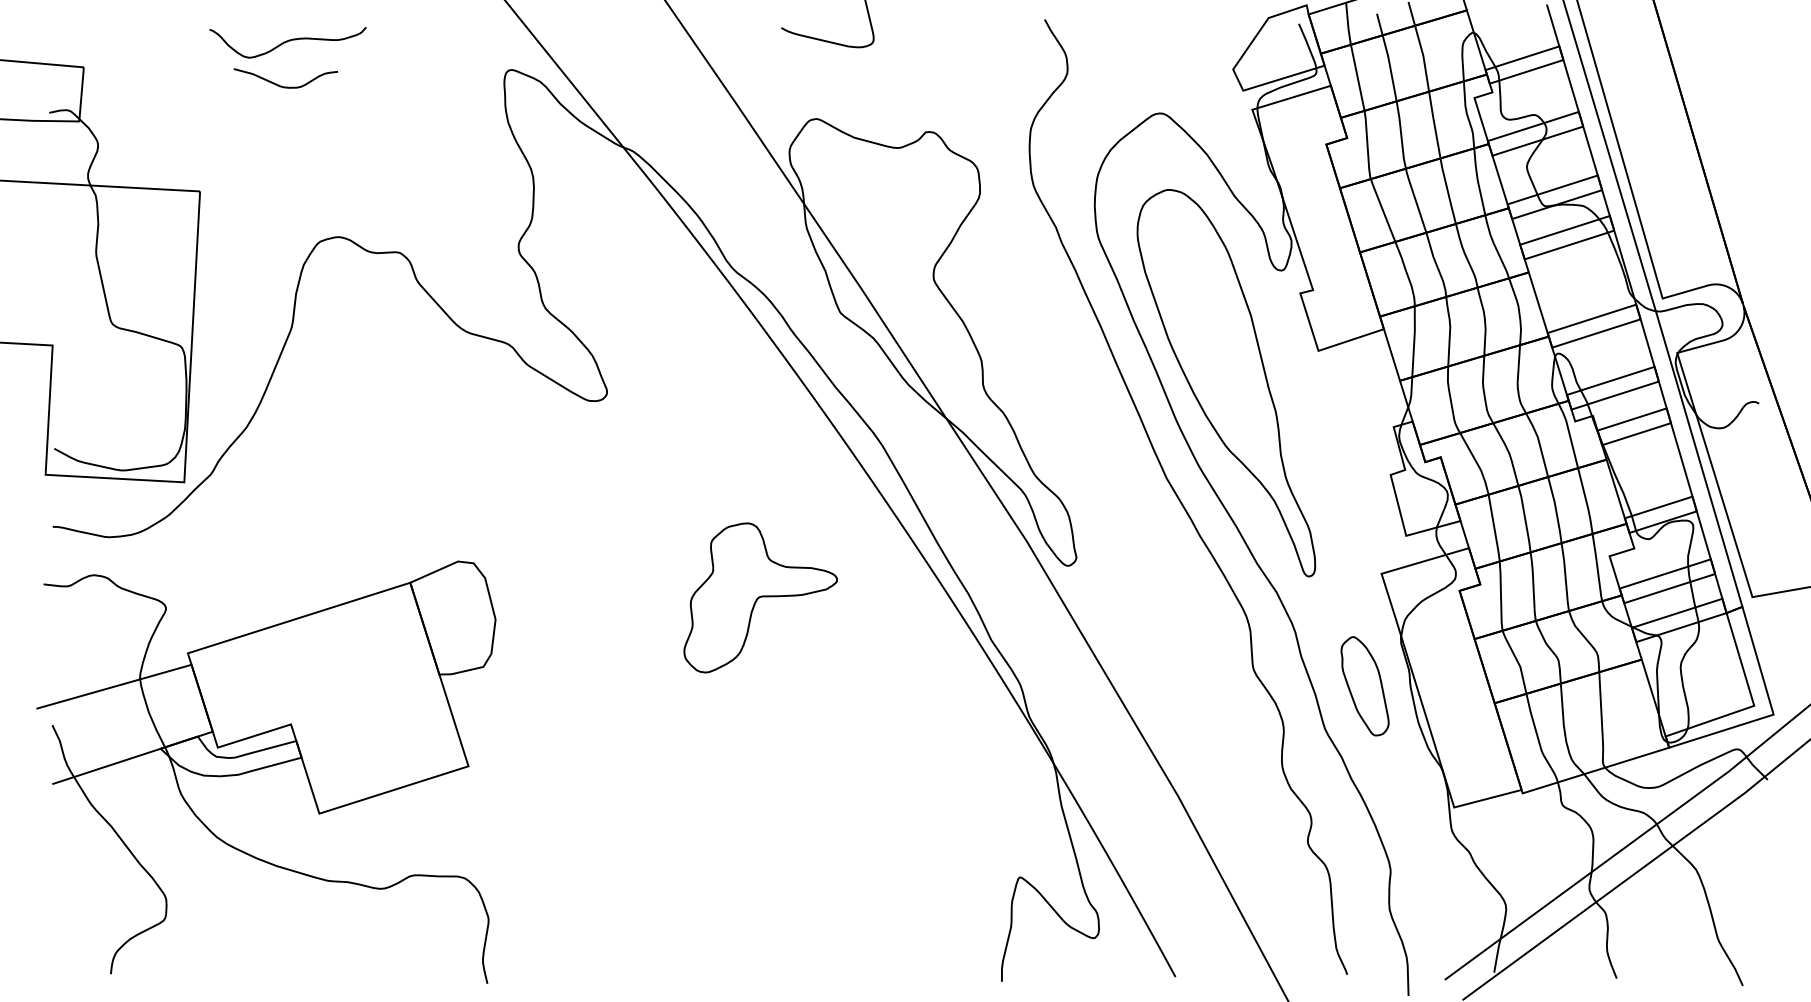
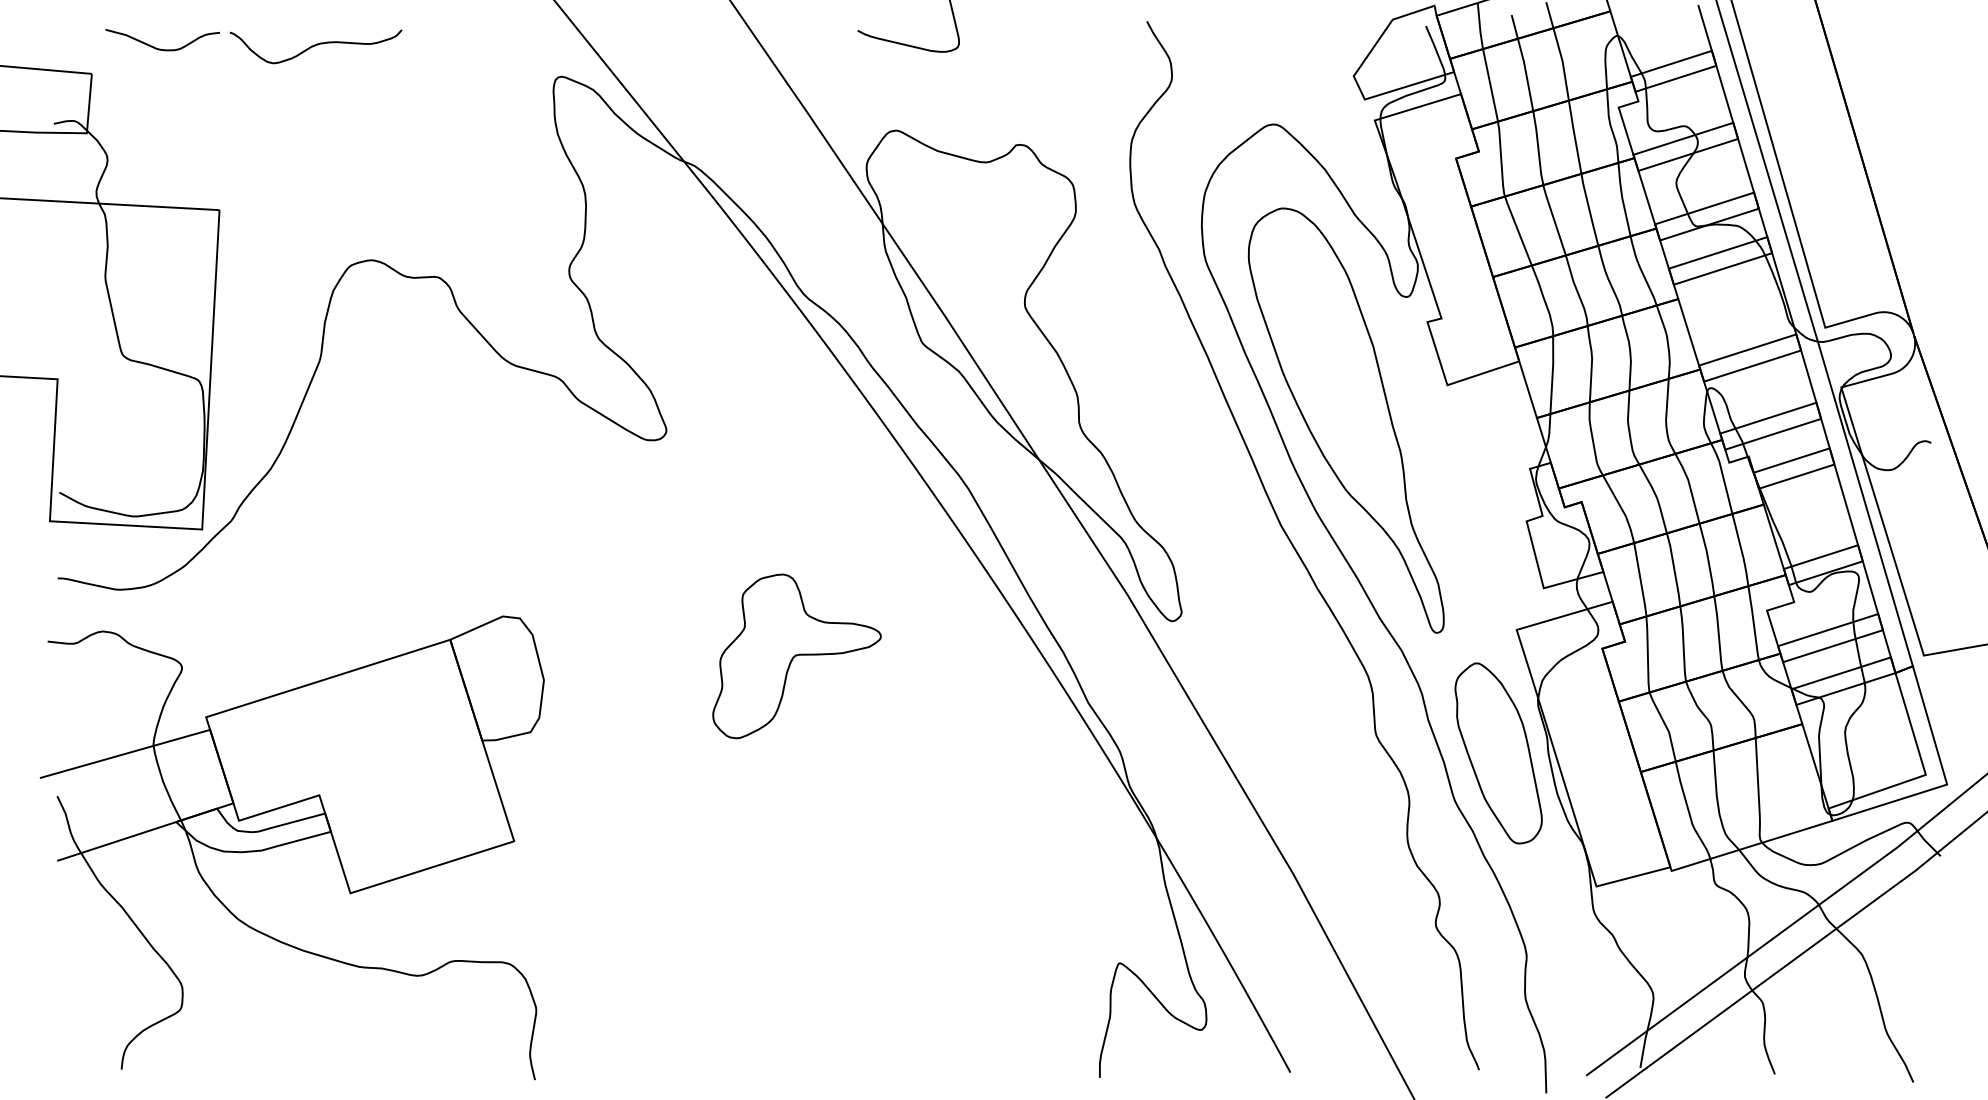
curve: (283, 86) -> (160, 48), moved
part: (760, 598) -> (796, 656), moved
part: (1364, 686) -> (1498, 753), size x1.67

